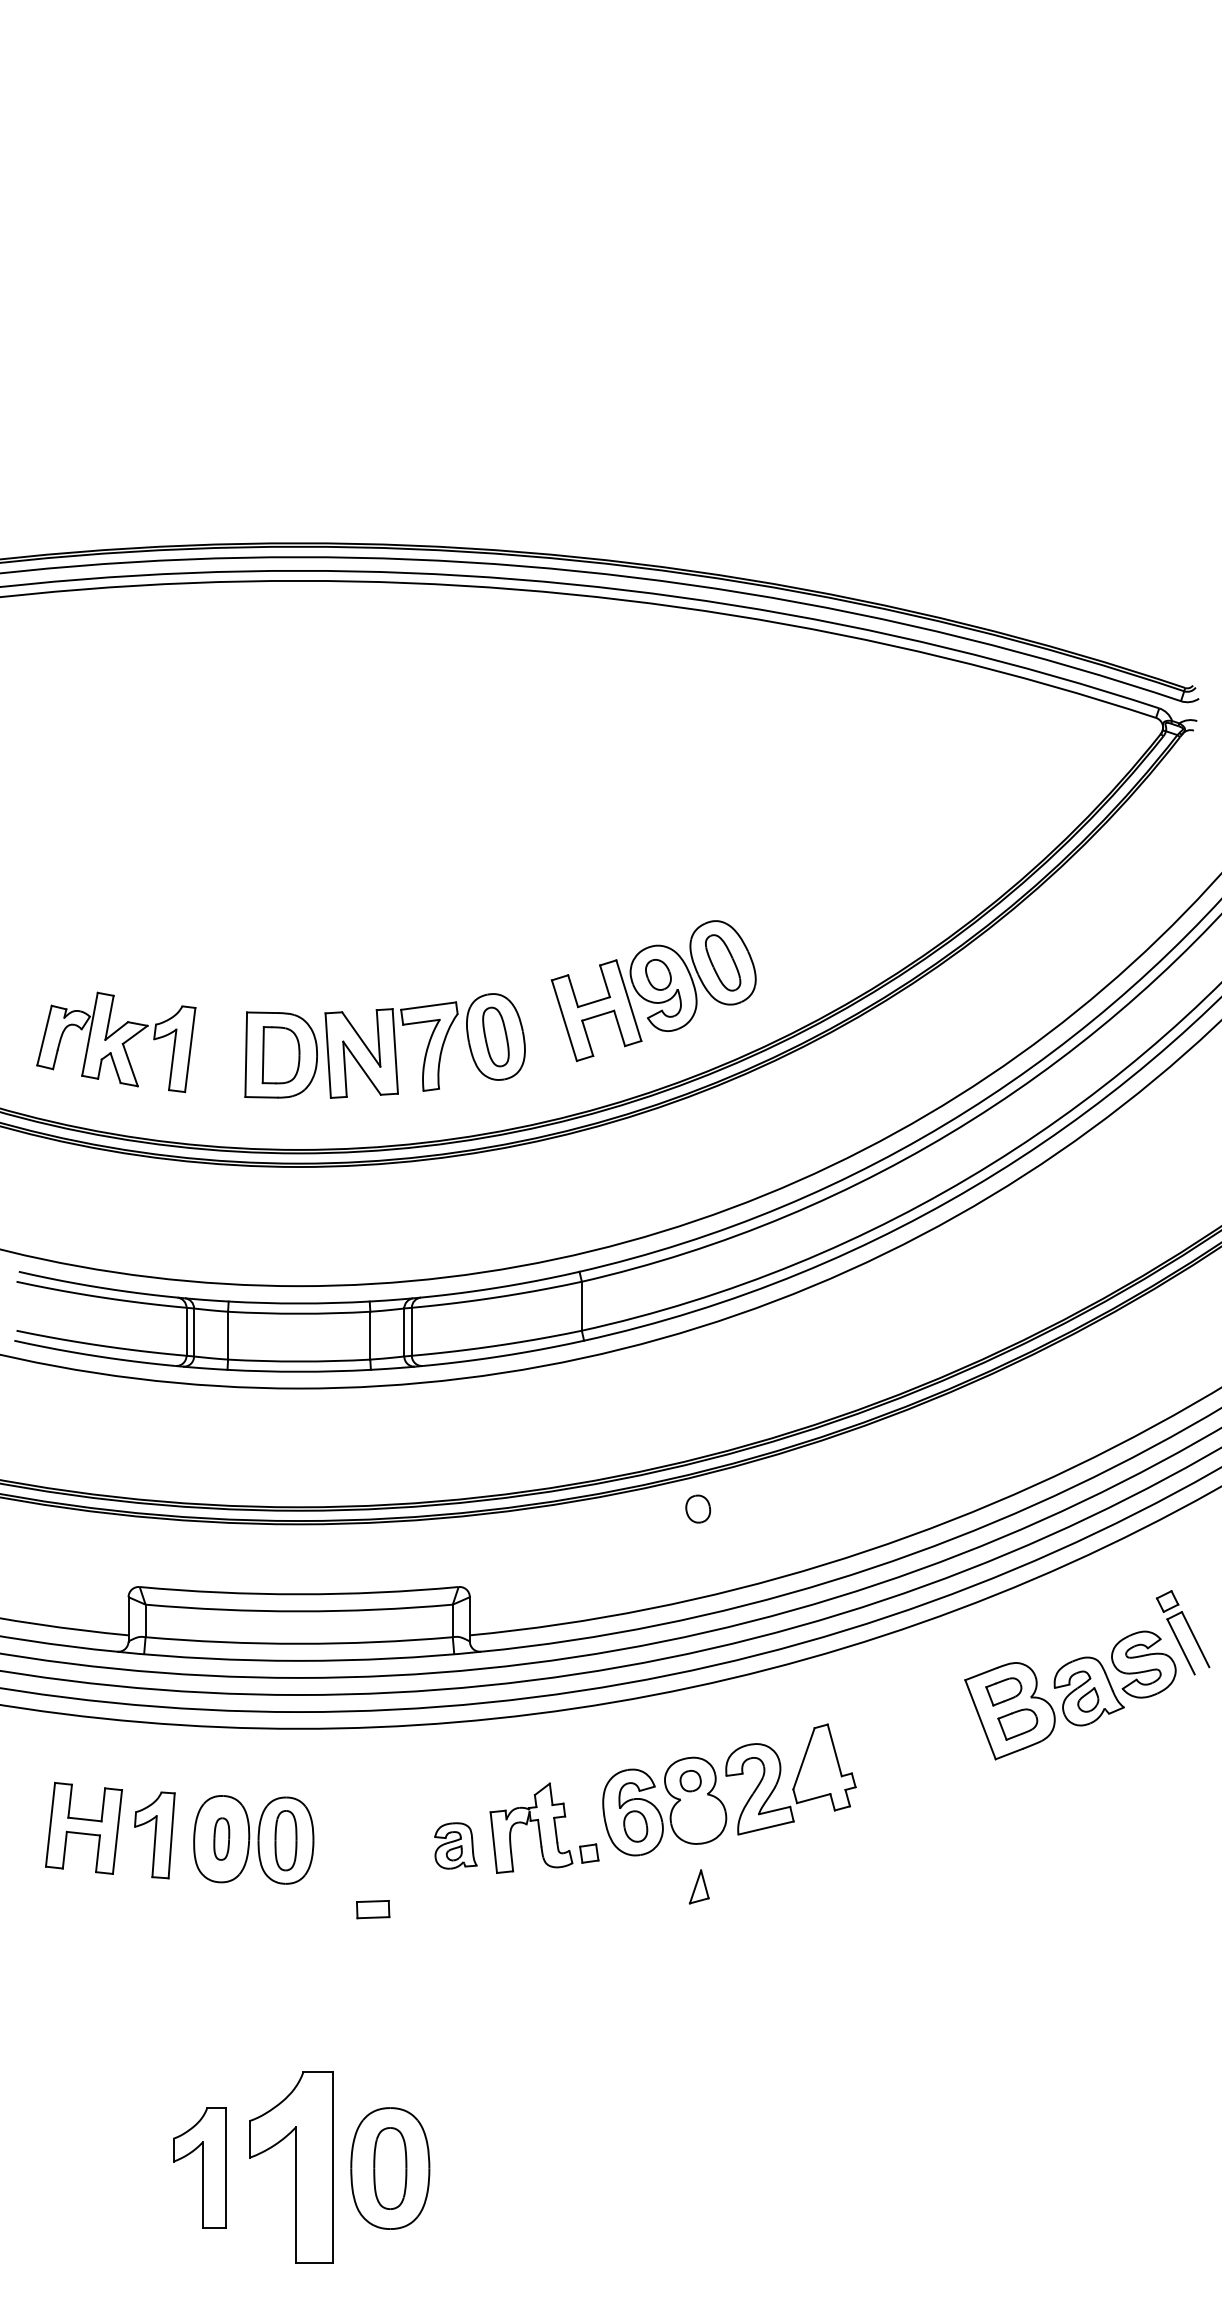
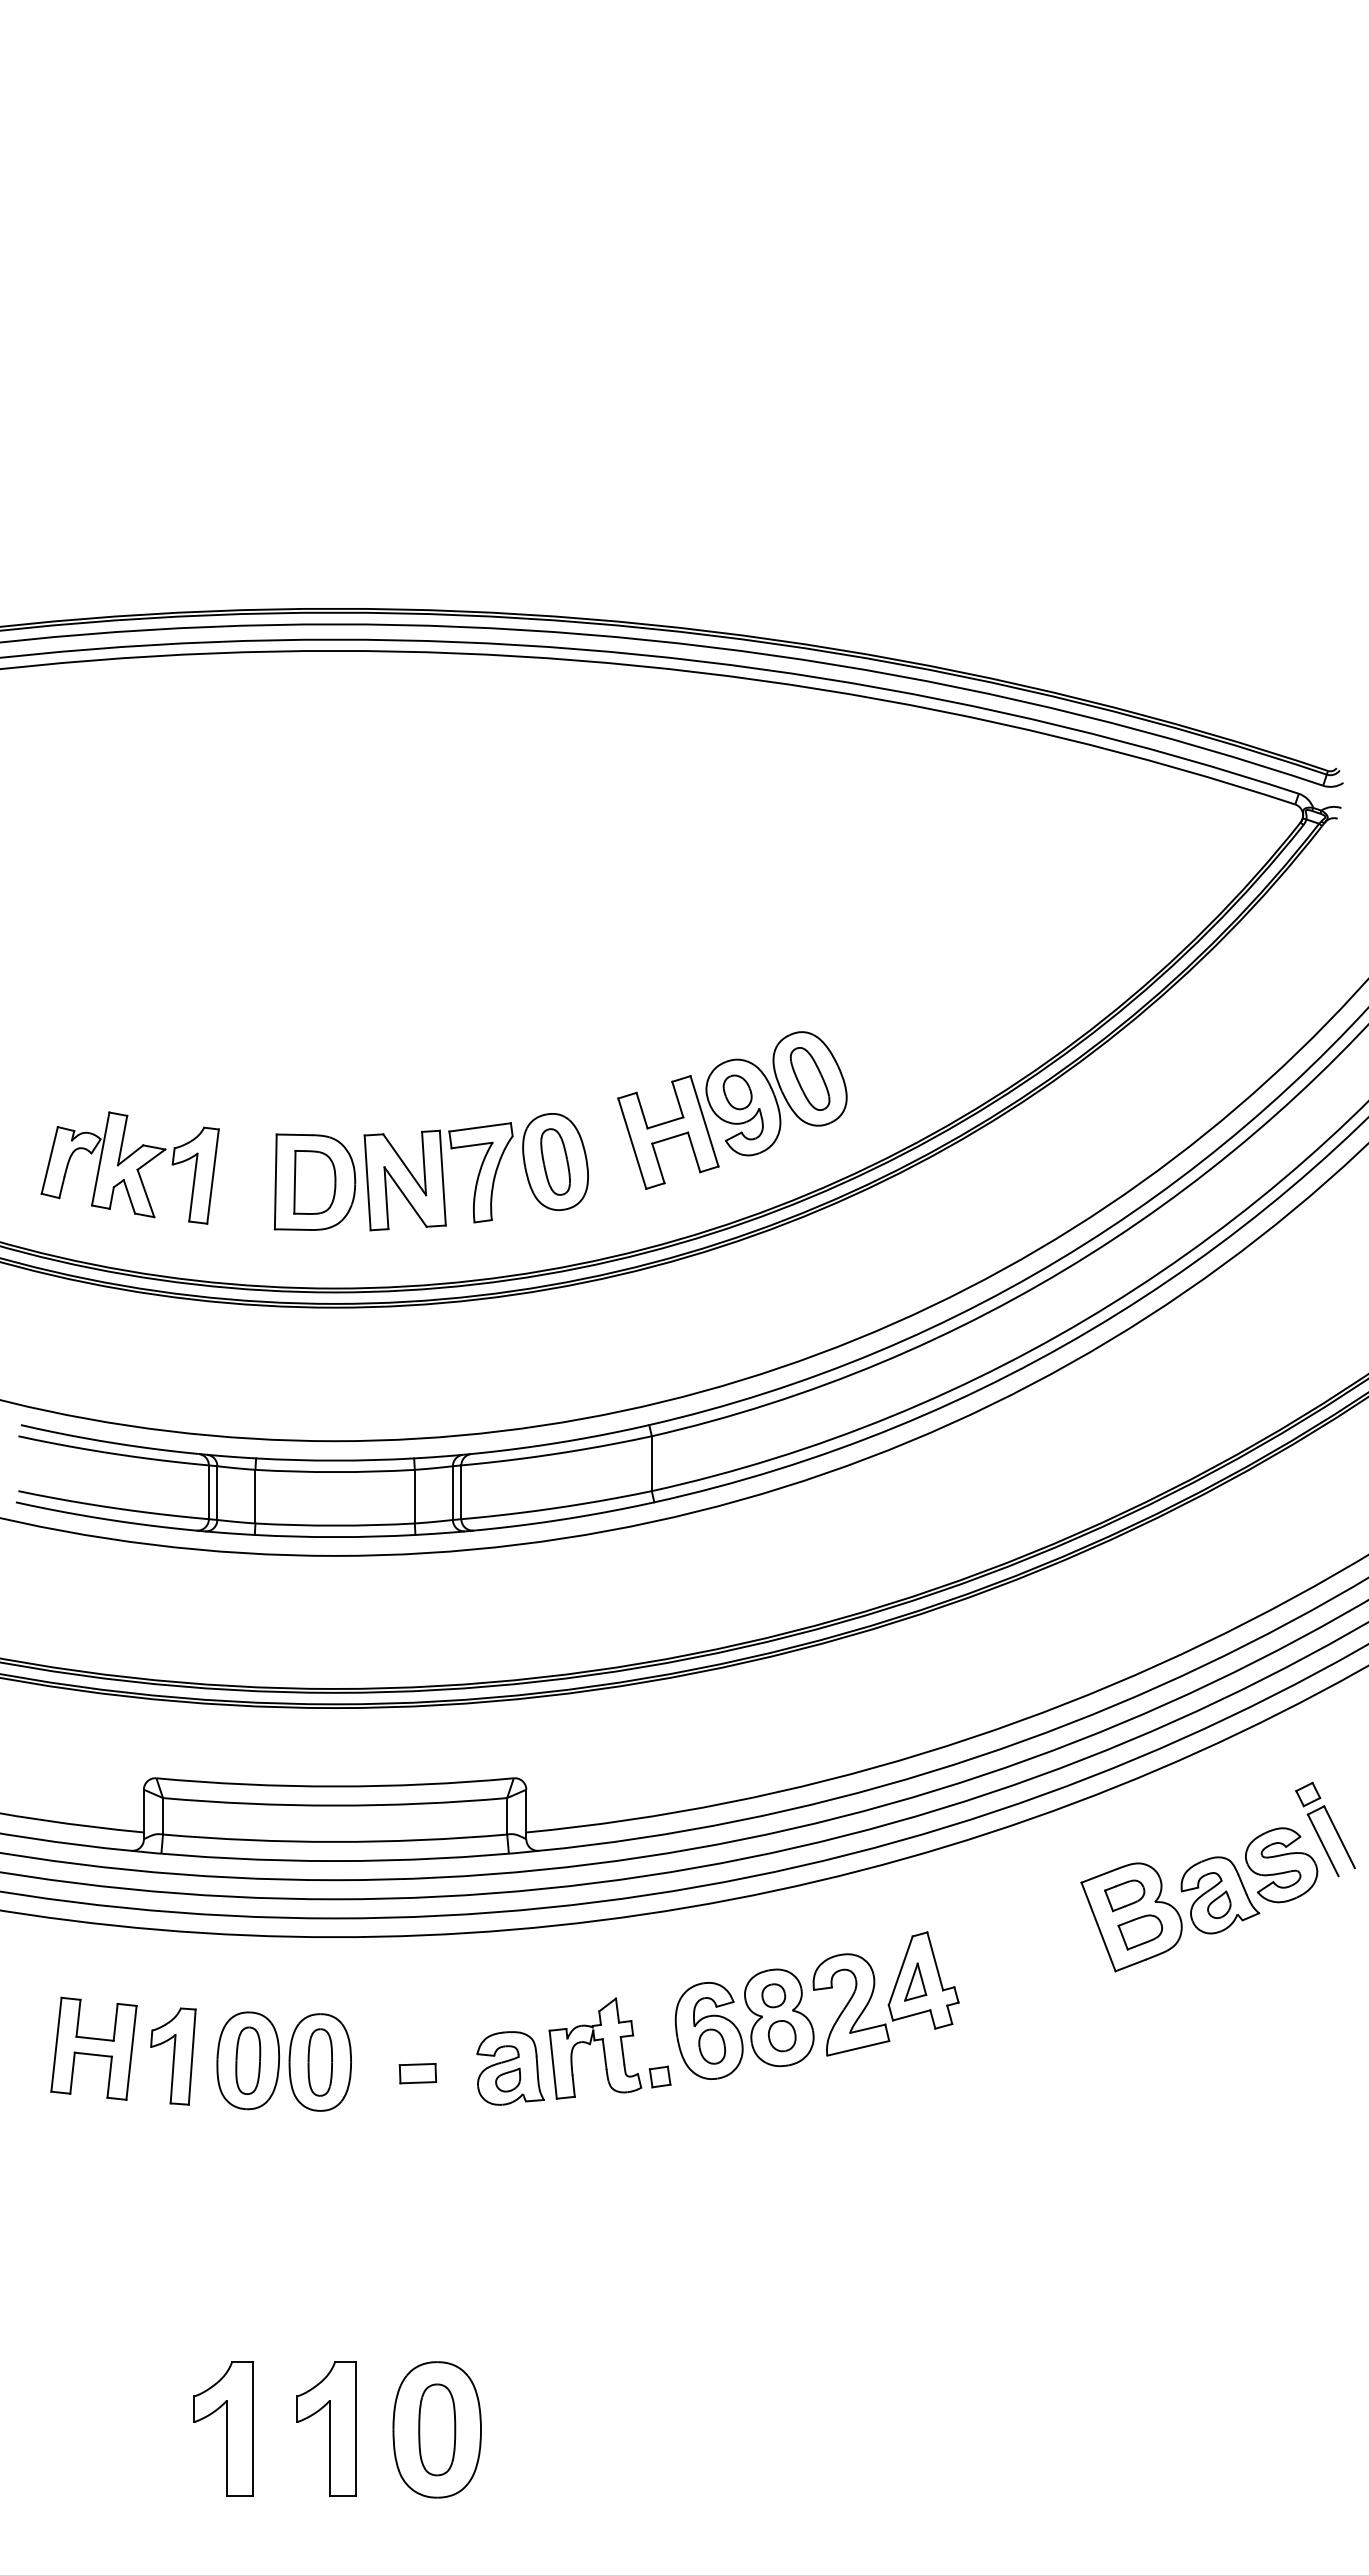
part: (698, 1508) -> (782, 2035), moved
part: (221, 1838) -> (248, 2060), size x1.43
part: (455, 1845) -> (510, 2067), size x1.43
part: (698, 1886) -> (914, 1981), moved
part: (373, 1909) -> (418, 2073), moved
part: (291, 2167) -> (326, 2428), size x0.62

